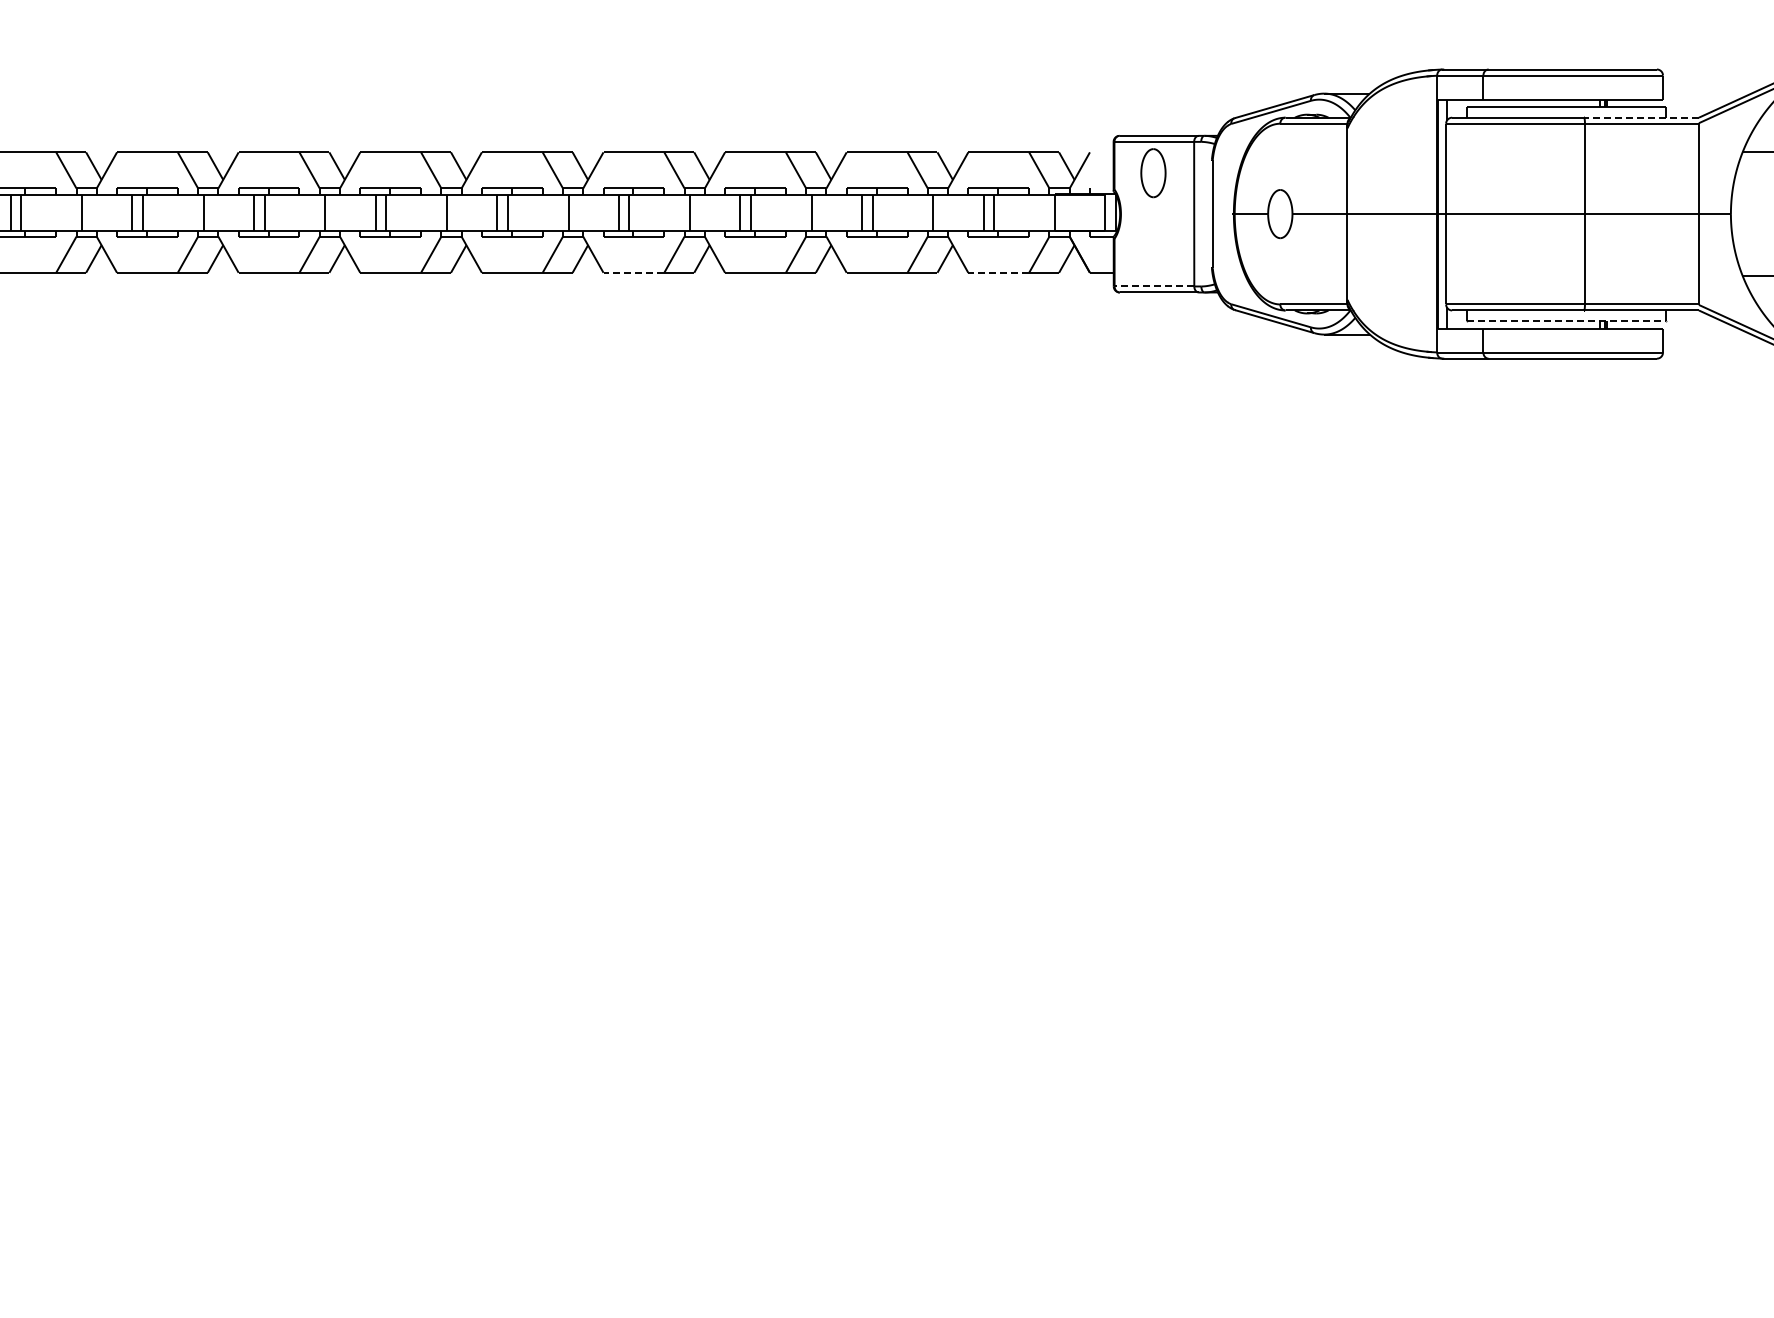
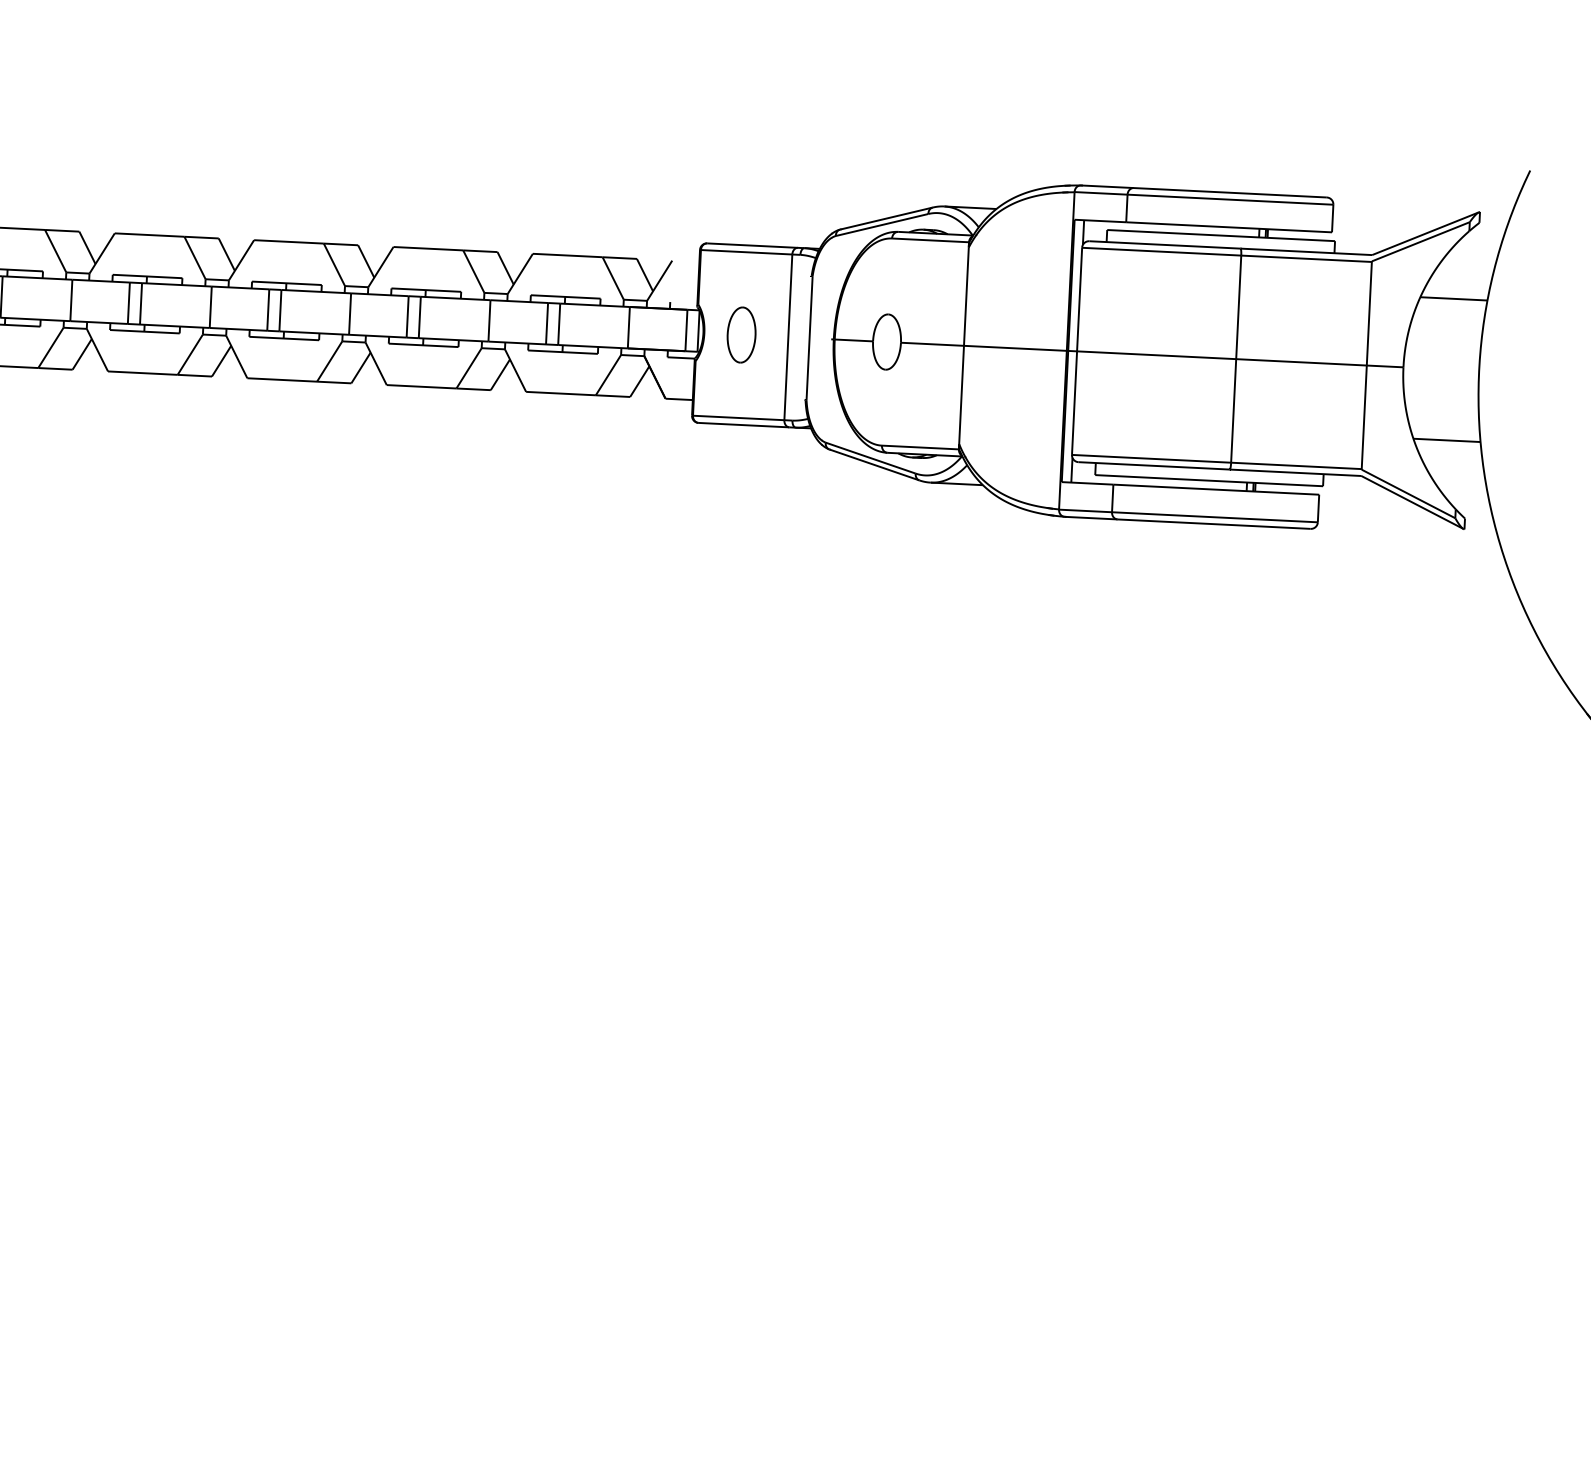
line: (1640, 117) -> (1305, 251), dashed -> solid
part: (1153, 173) -> (741, 335), moved
line: (633, 272) -> (142, 372), dashed -> solid
line: (998, 272) -> (560, 393), dashed -> solid
line: (1154, 286) -> (738, 418), dashed -> solid
line: (1567, 321) -> (1210, 481), dashed -> solid

